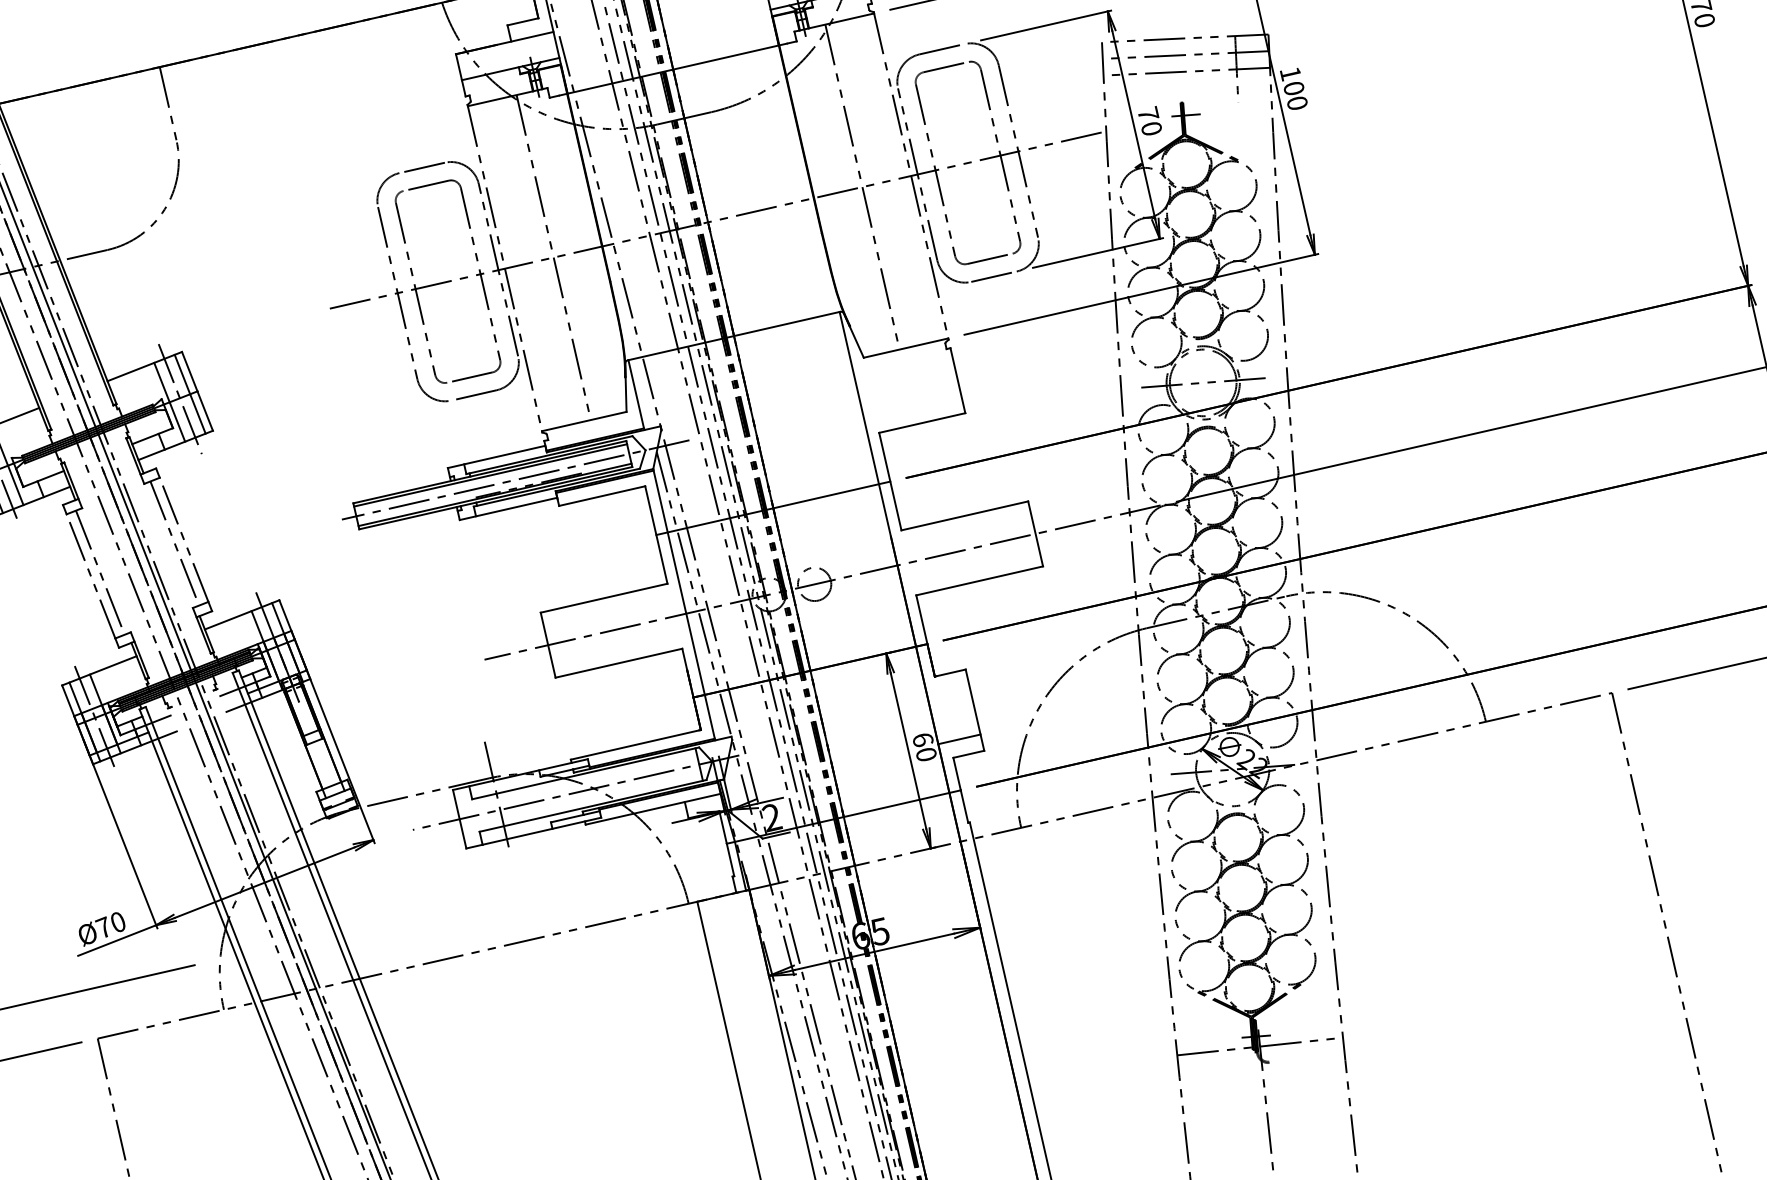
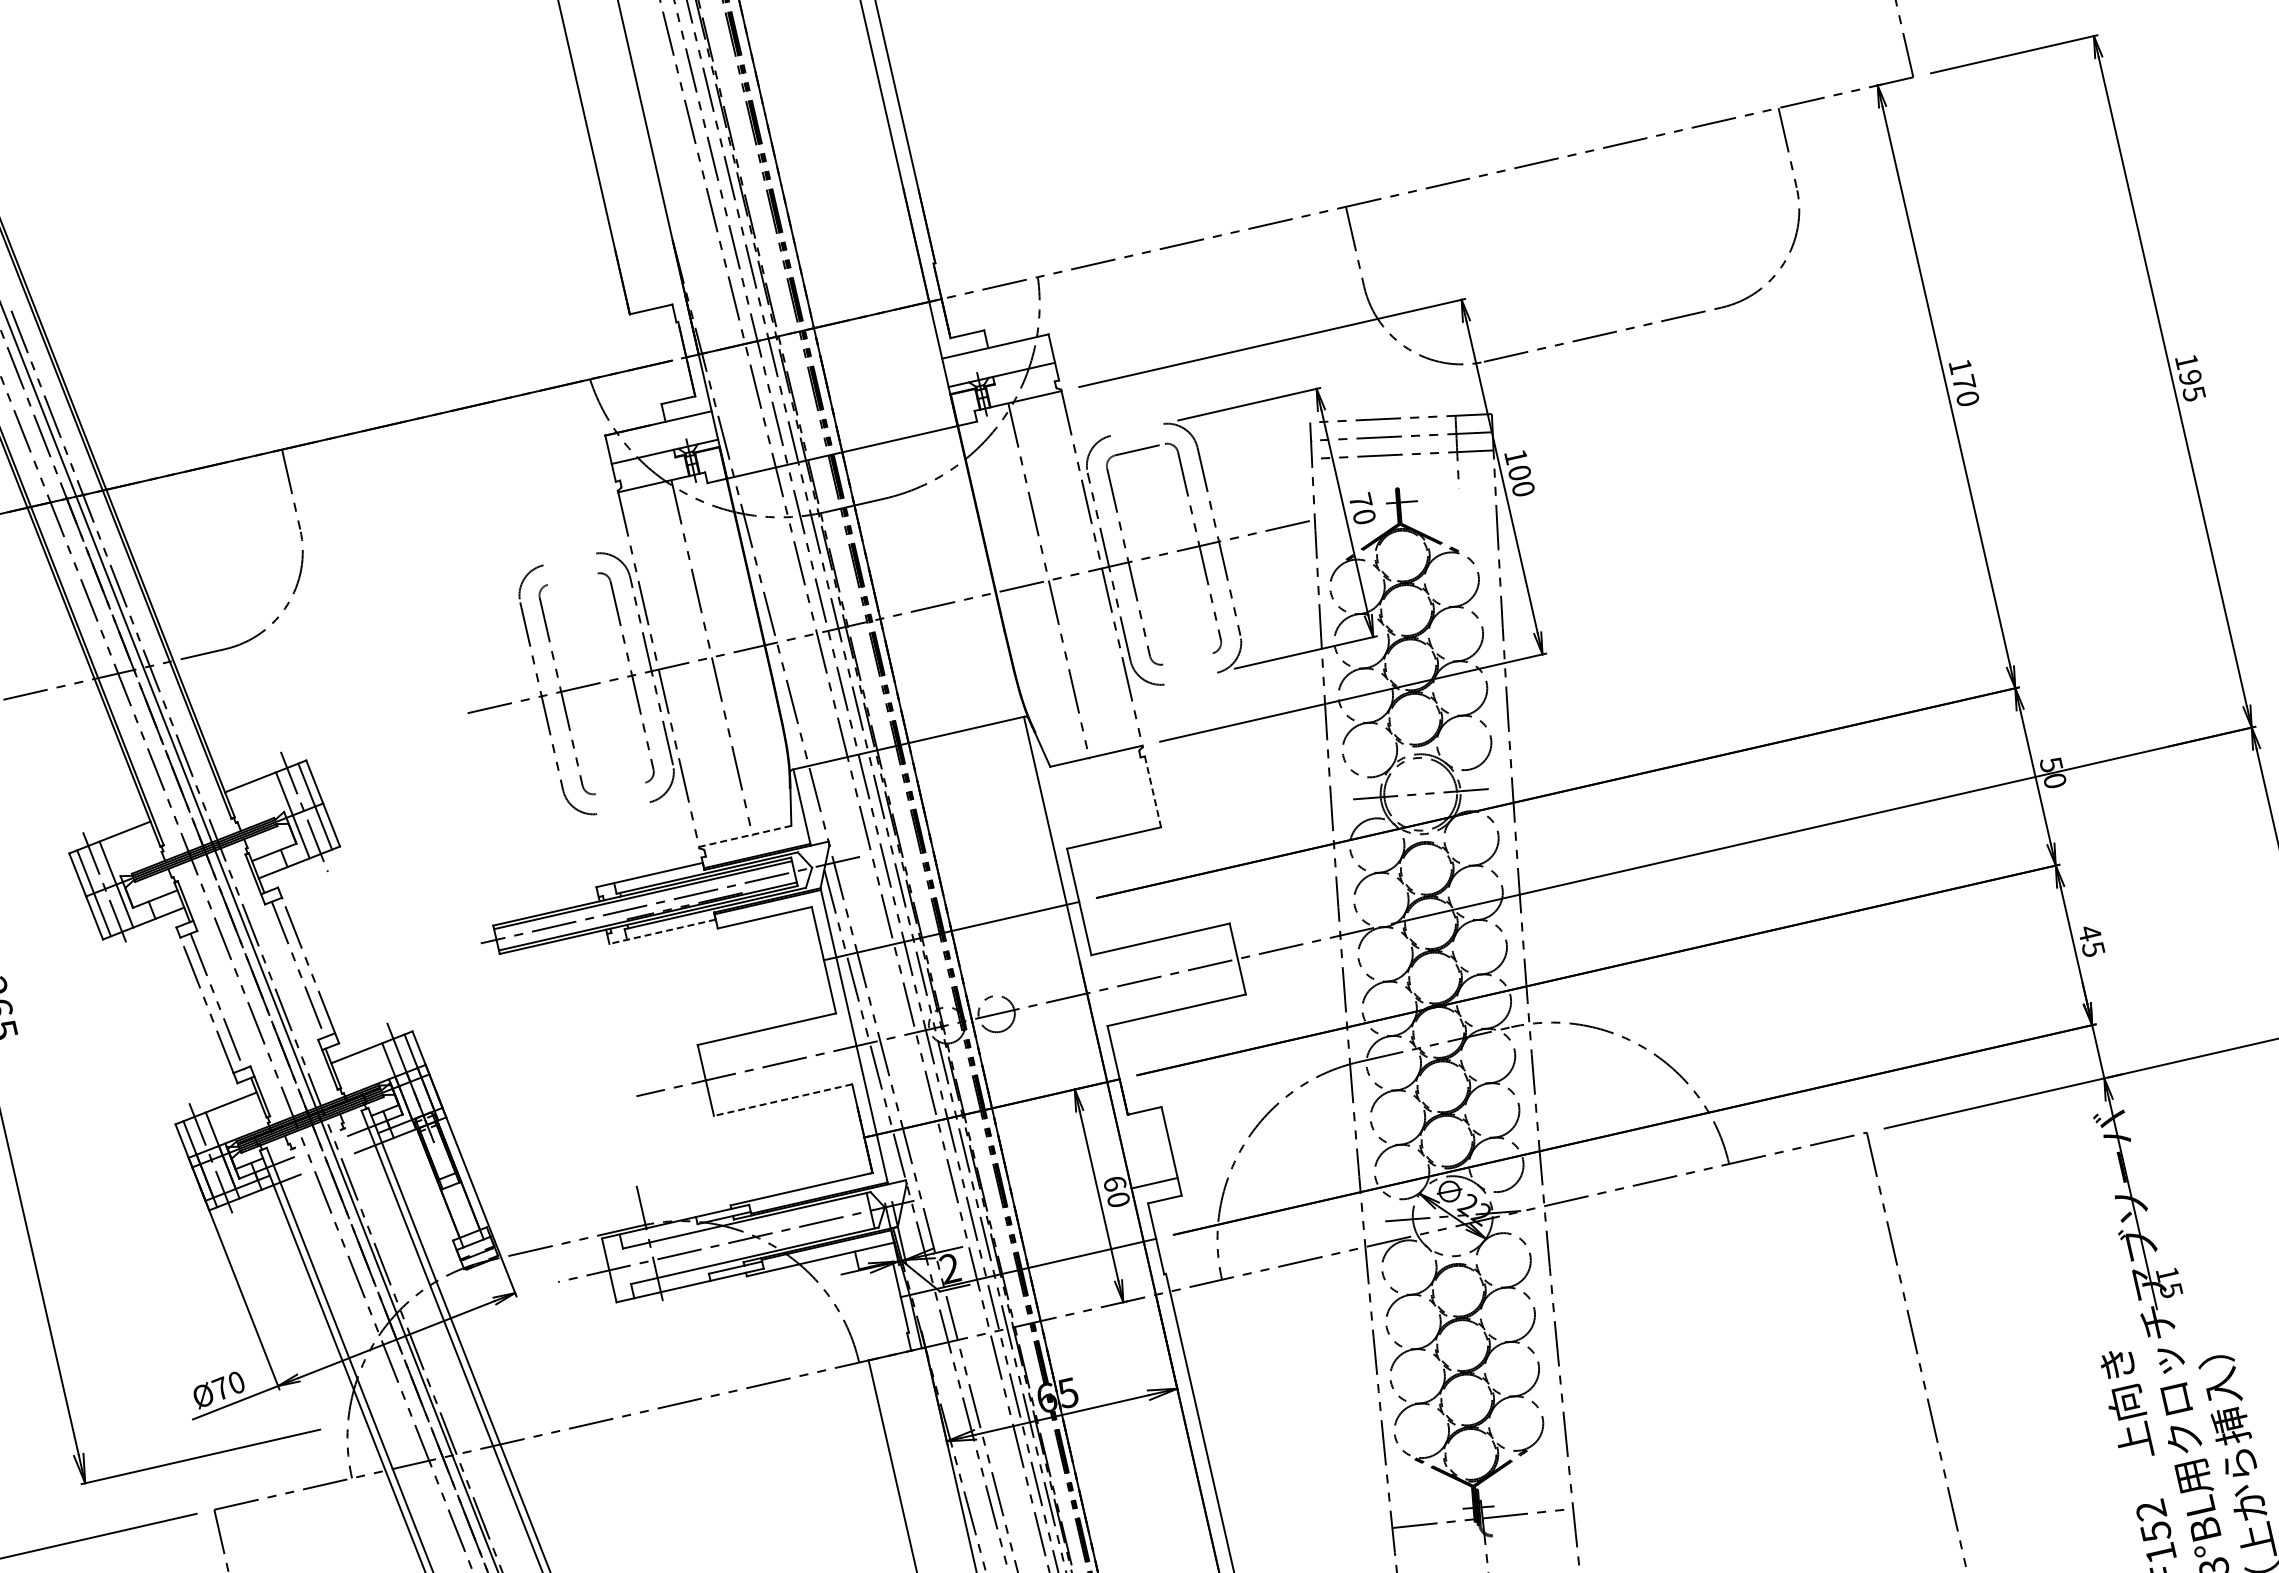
line: (941, 48) -> (1135, 429), removed
line: (422, 167) -> (568, 559), removed
line: (425, 185) -> (572, 578), removed
line: (989, 258) -> (1187, 658), removed
line: (994, 276) -> (1192, 678), removed
line: (469, 377) -> (620, 788), removed
line: (958, 381) -> (1153, 792), solid -> dashed
line: (473, 395) -> (624, 807), removed
line: (583, 421) -> (744, 836), solid -> dashed
line: (508, 508) -> (662, 931), solid -> dashed
line: (619, 663) -> (783, 1100), solid -> dashed

